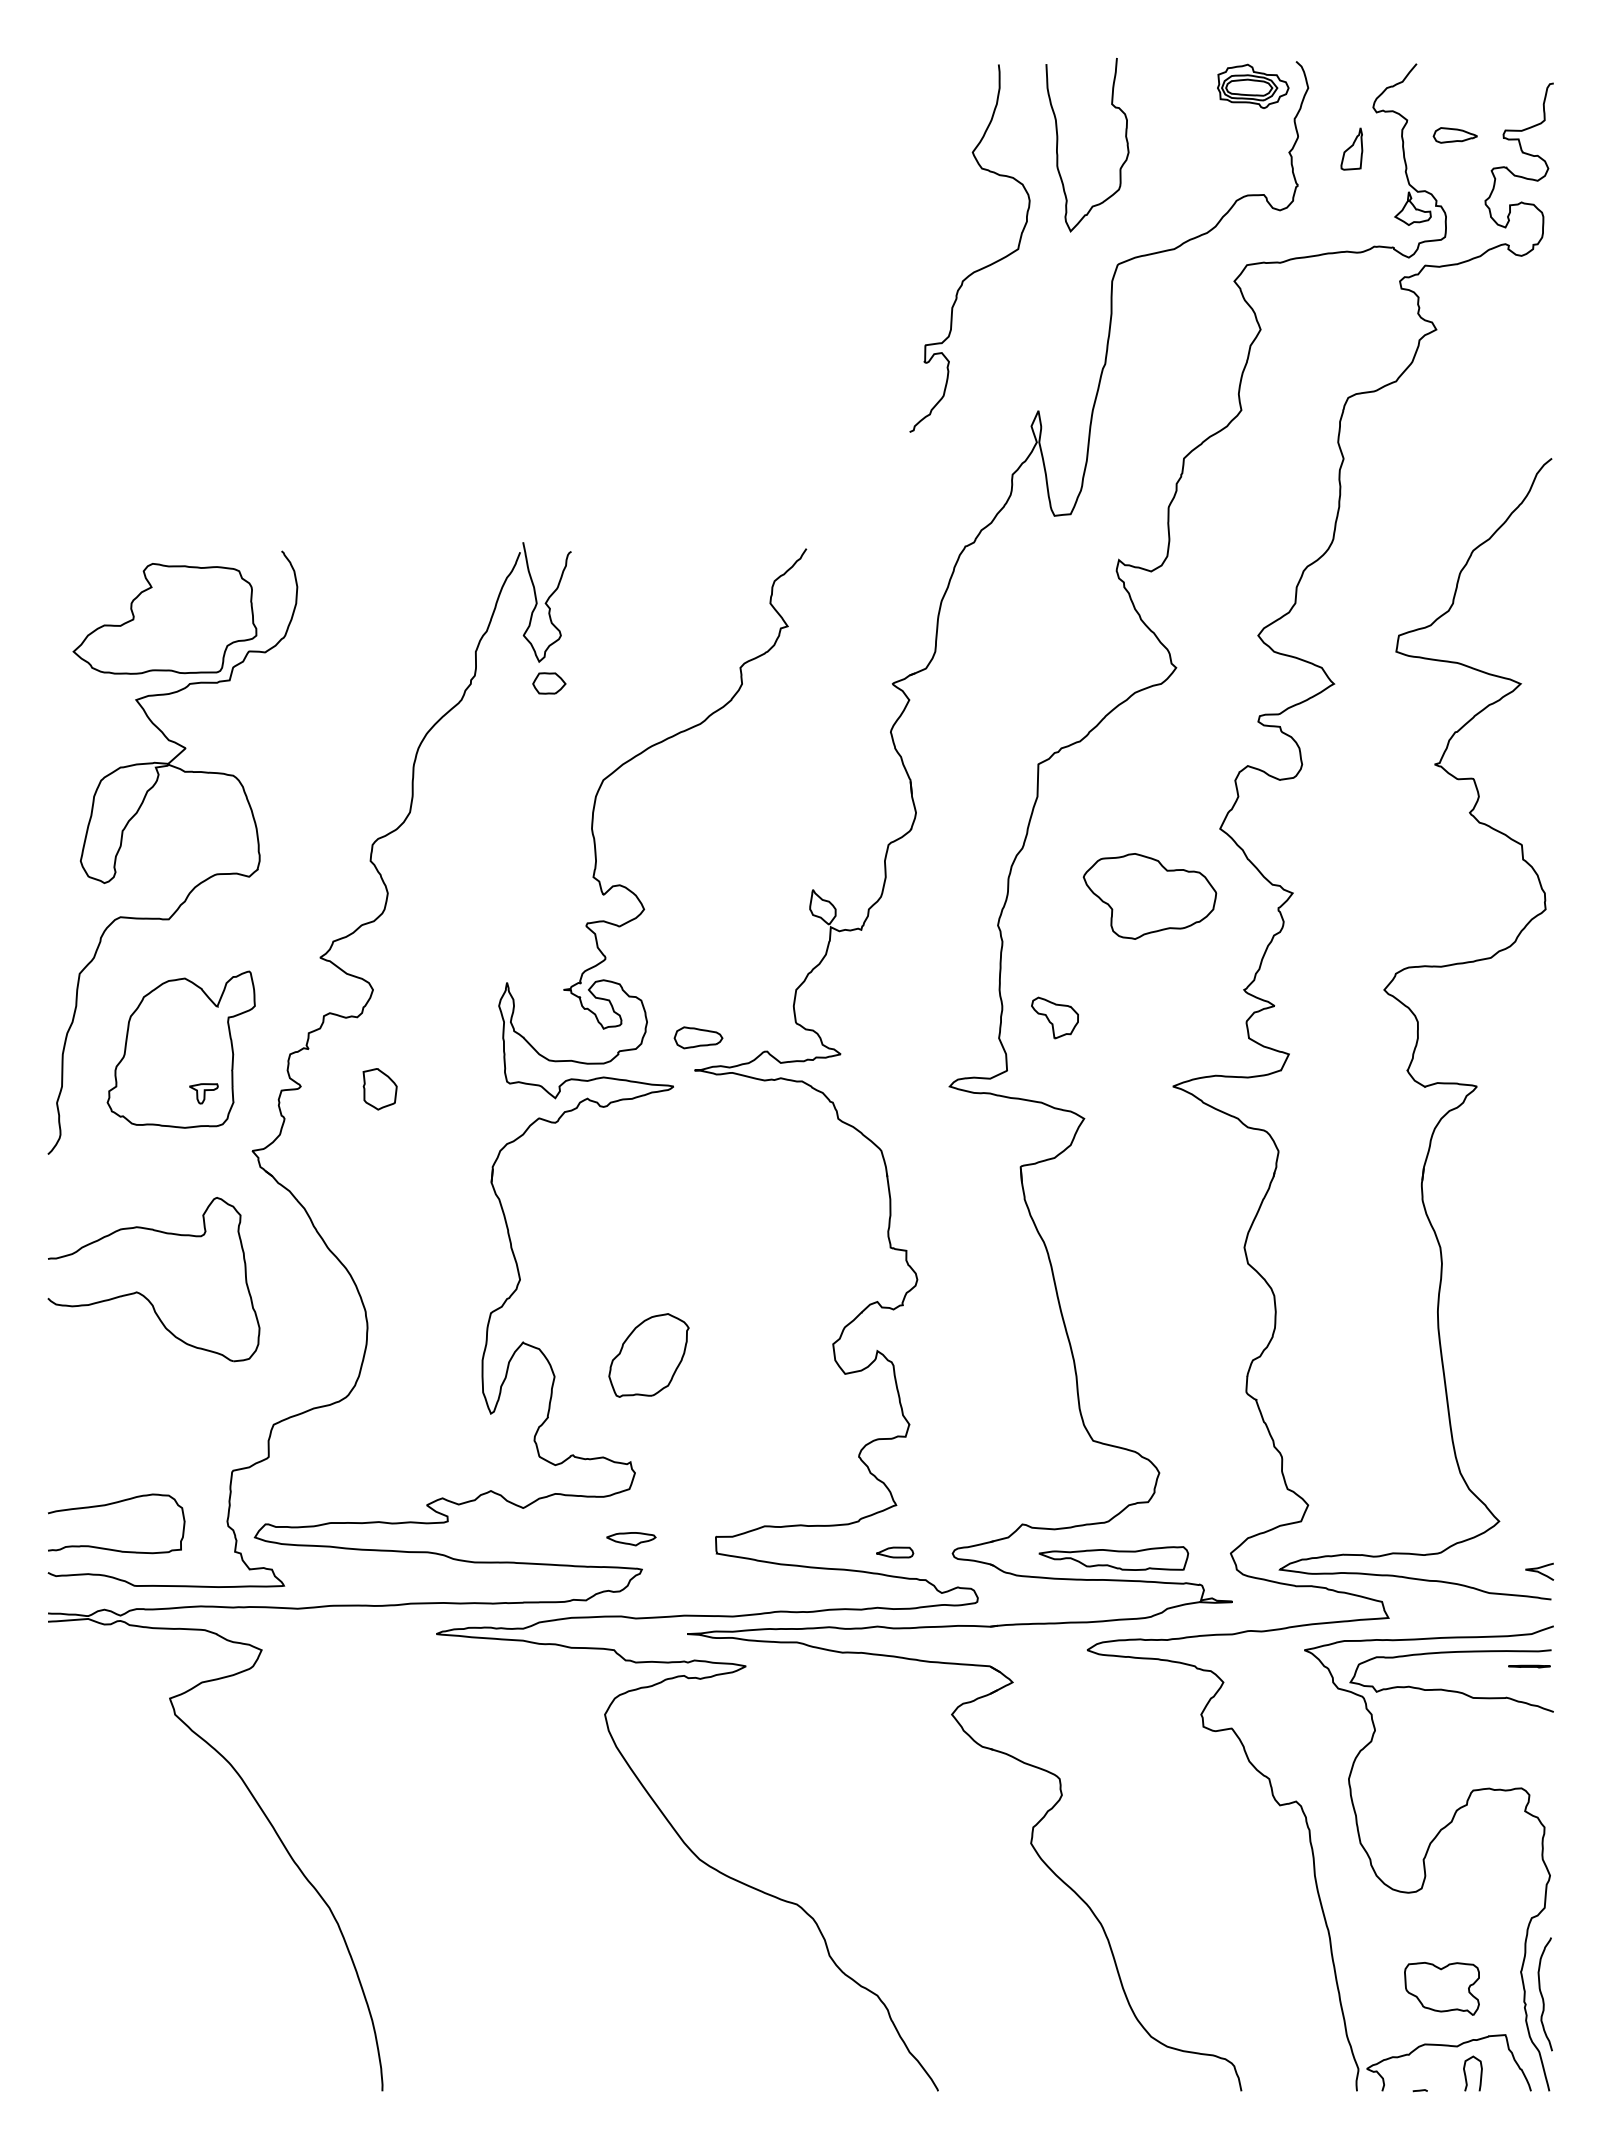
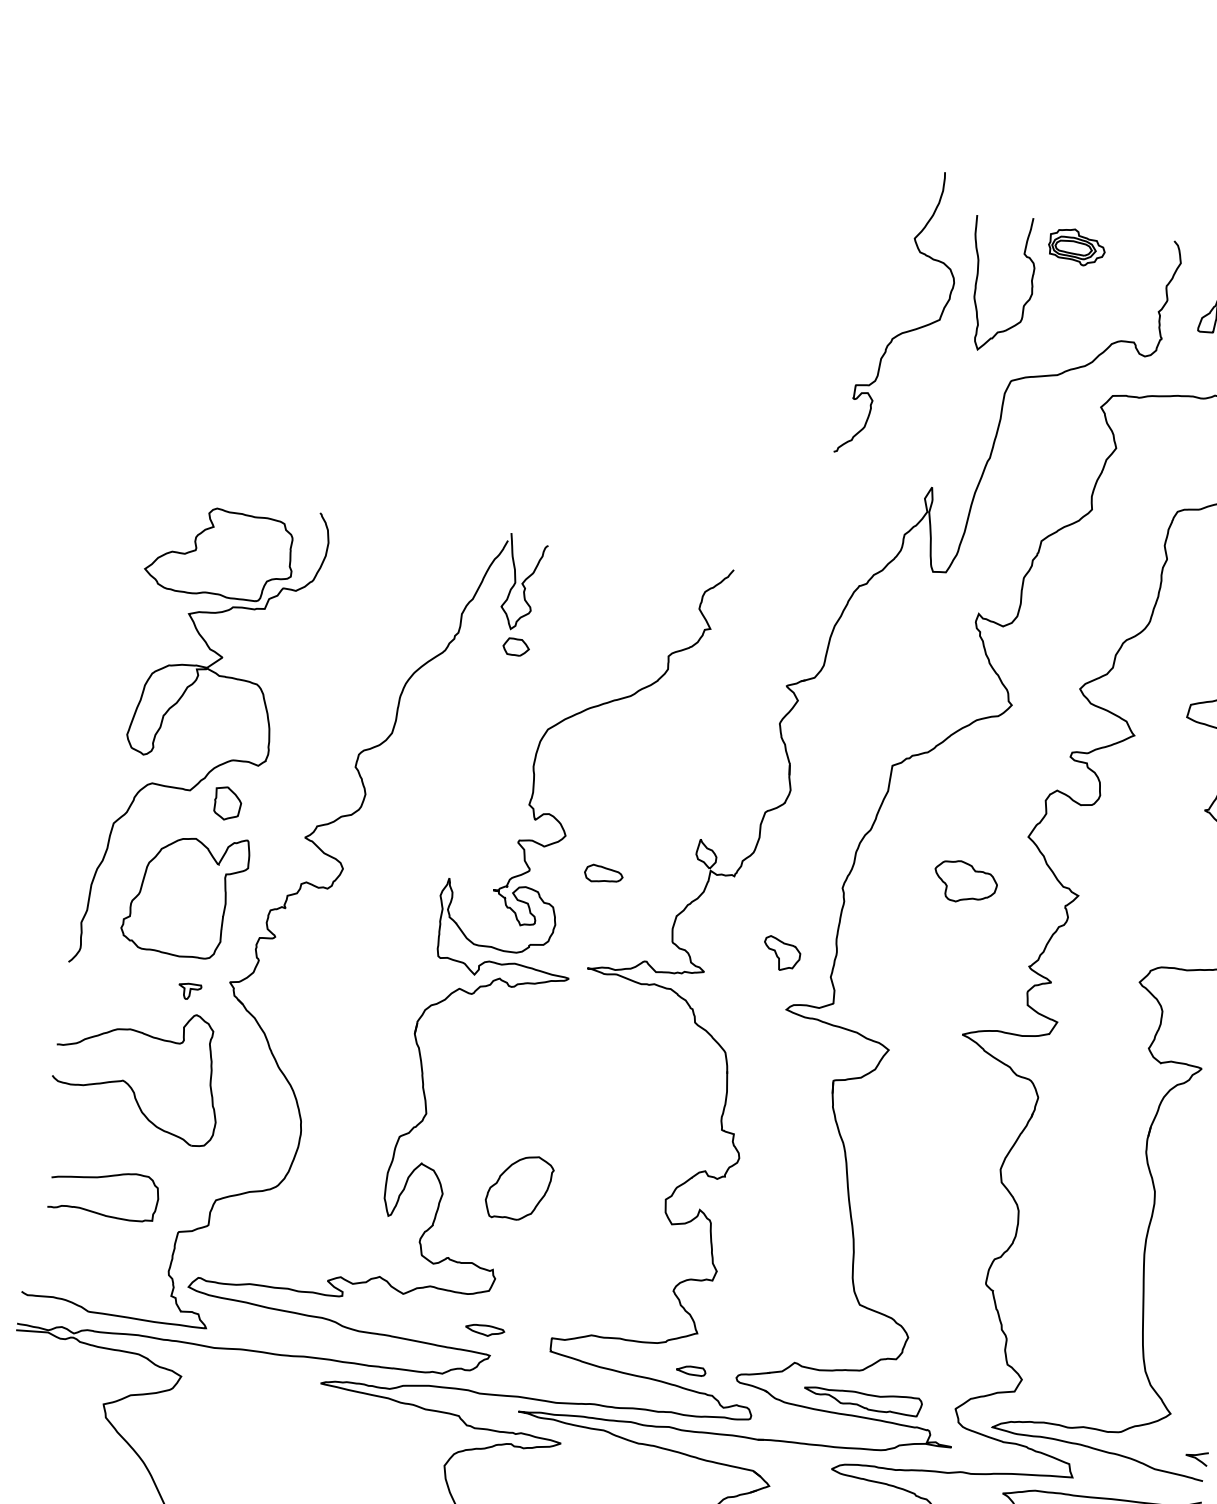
part: (1253, 85) -> (1077, 246), moved
curve: (977, 269) -> (905, 331), moved
part: (1149, 896) -> (965, 882), size x0.6
part: (1054, 1017) -> (781, 953), moved
part: (698, 1037) -> (603, 874), moved
part: (379, 1089) -> (227, 803), moved
part: (203, 1093) -> (189, 991), moved
curve: (113, 1504) -> (104, 1177), moved

